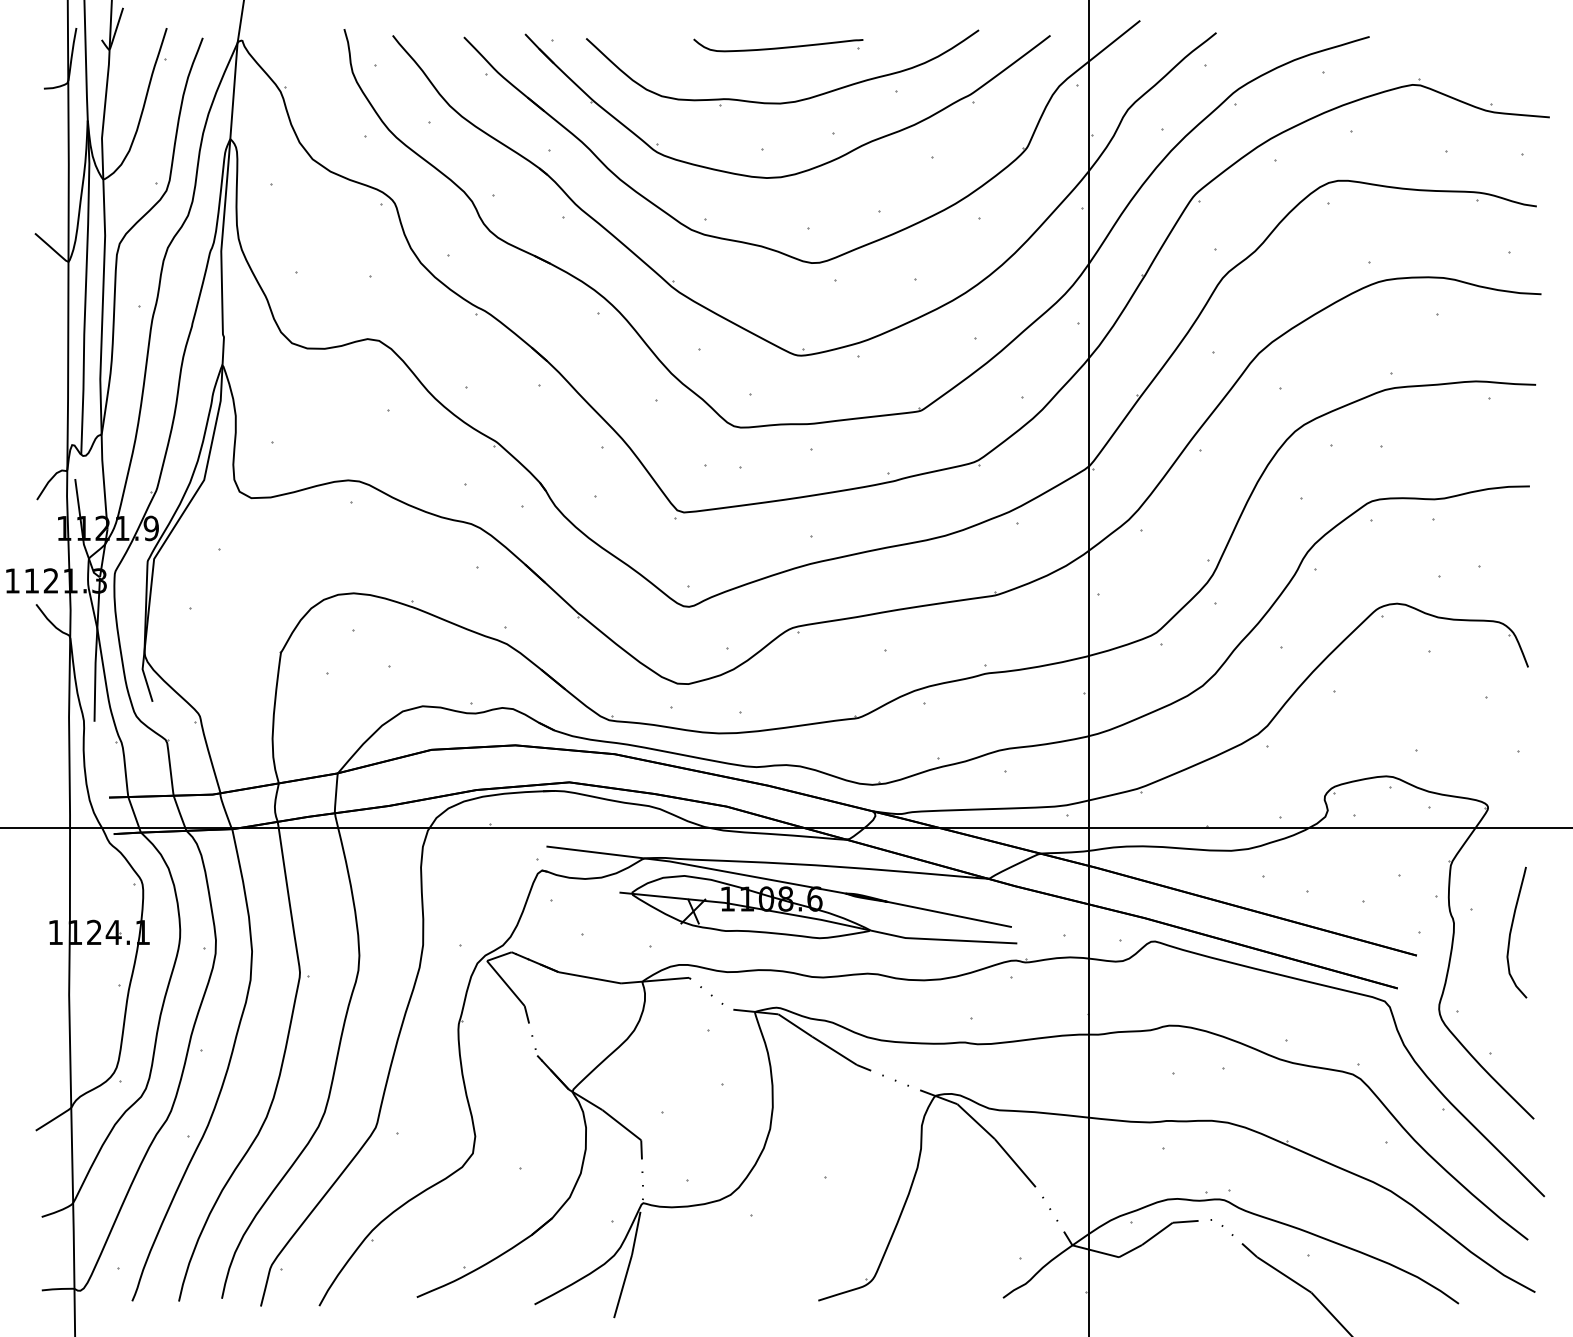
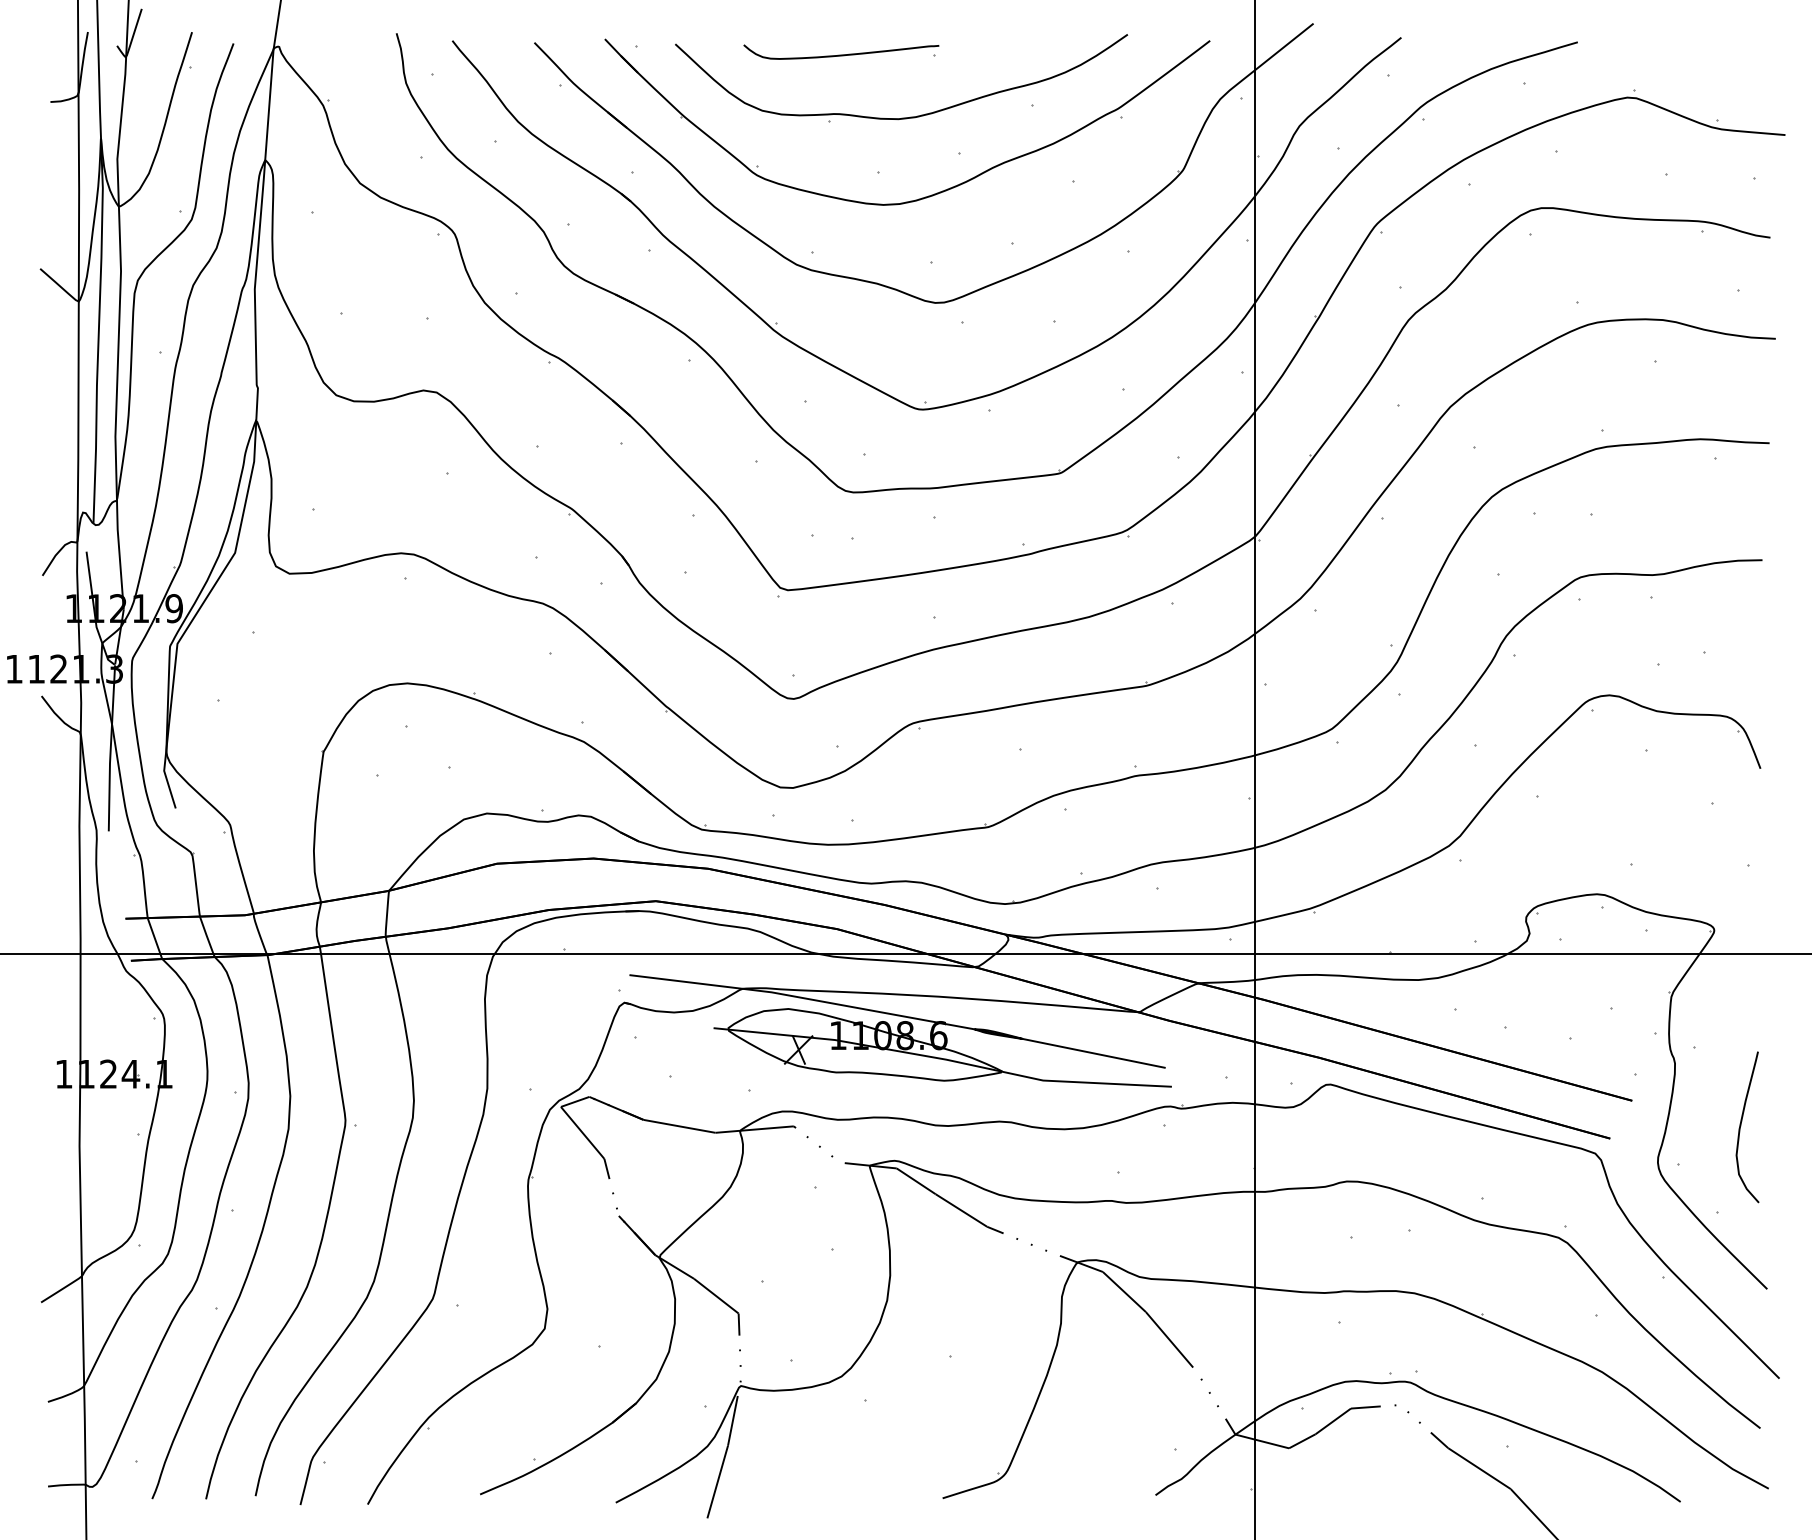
part: (778, 45) -> (841, 52), moved
curve: (1511, 932) -> (1741, 1127), moved

